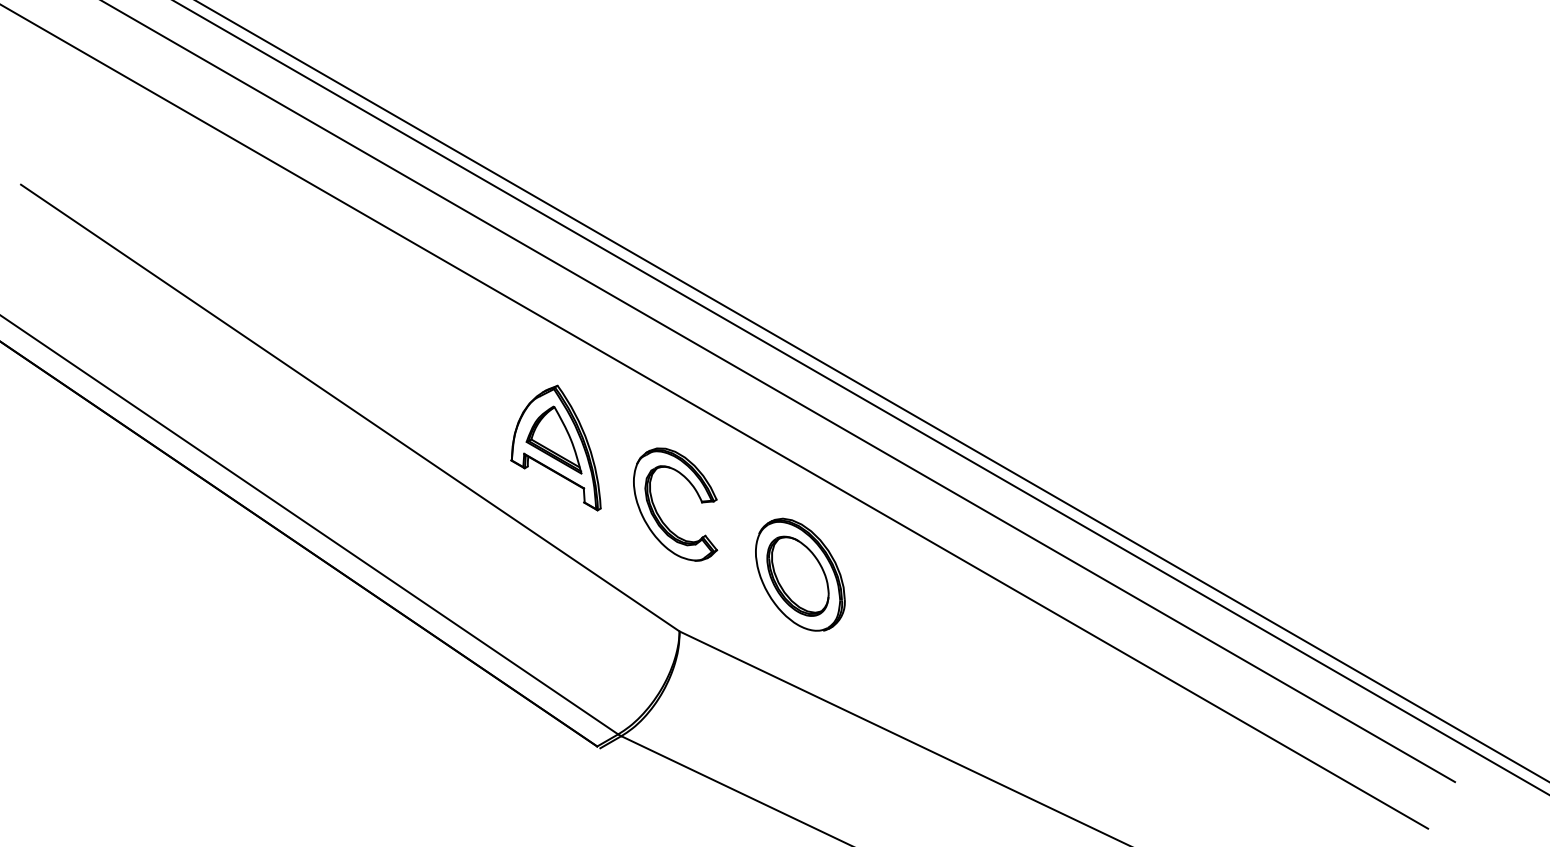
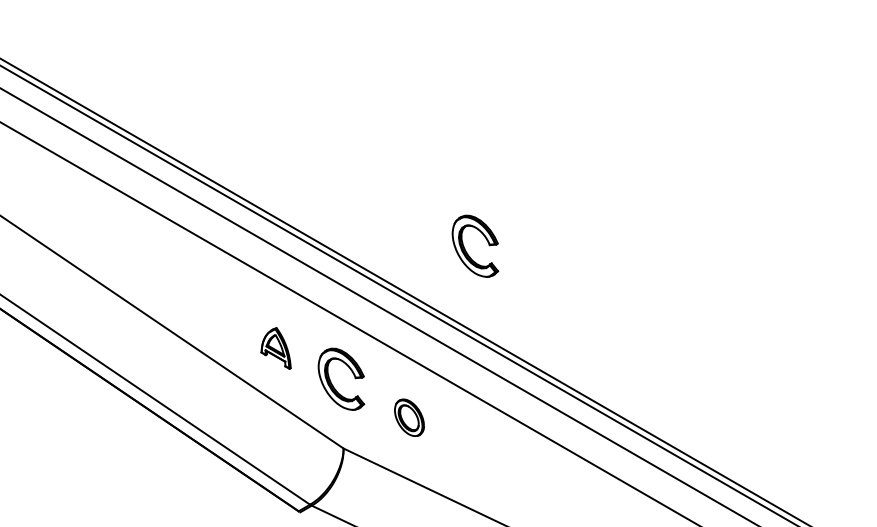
part: (904, 268) -> (466, 250), added
part: (554, 448) -> (275, 348), size x0.6
part: (800, 574) -> (409, 417), size x0.6

